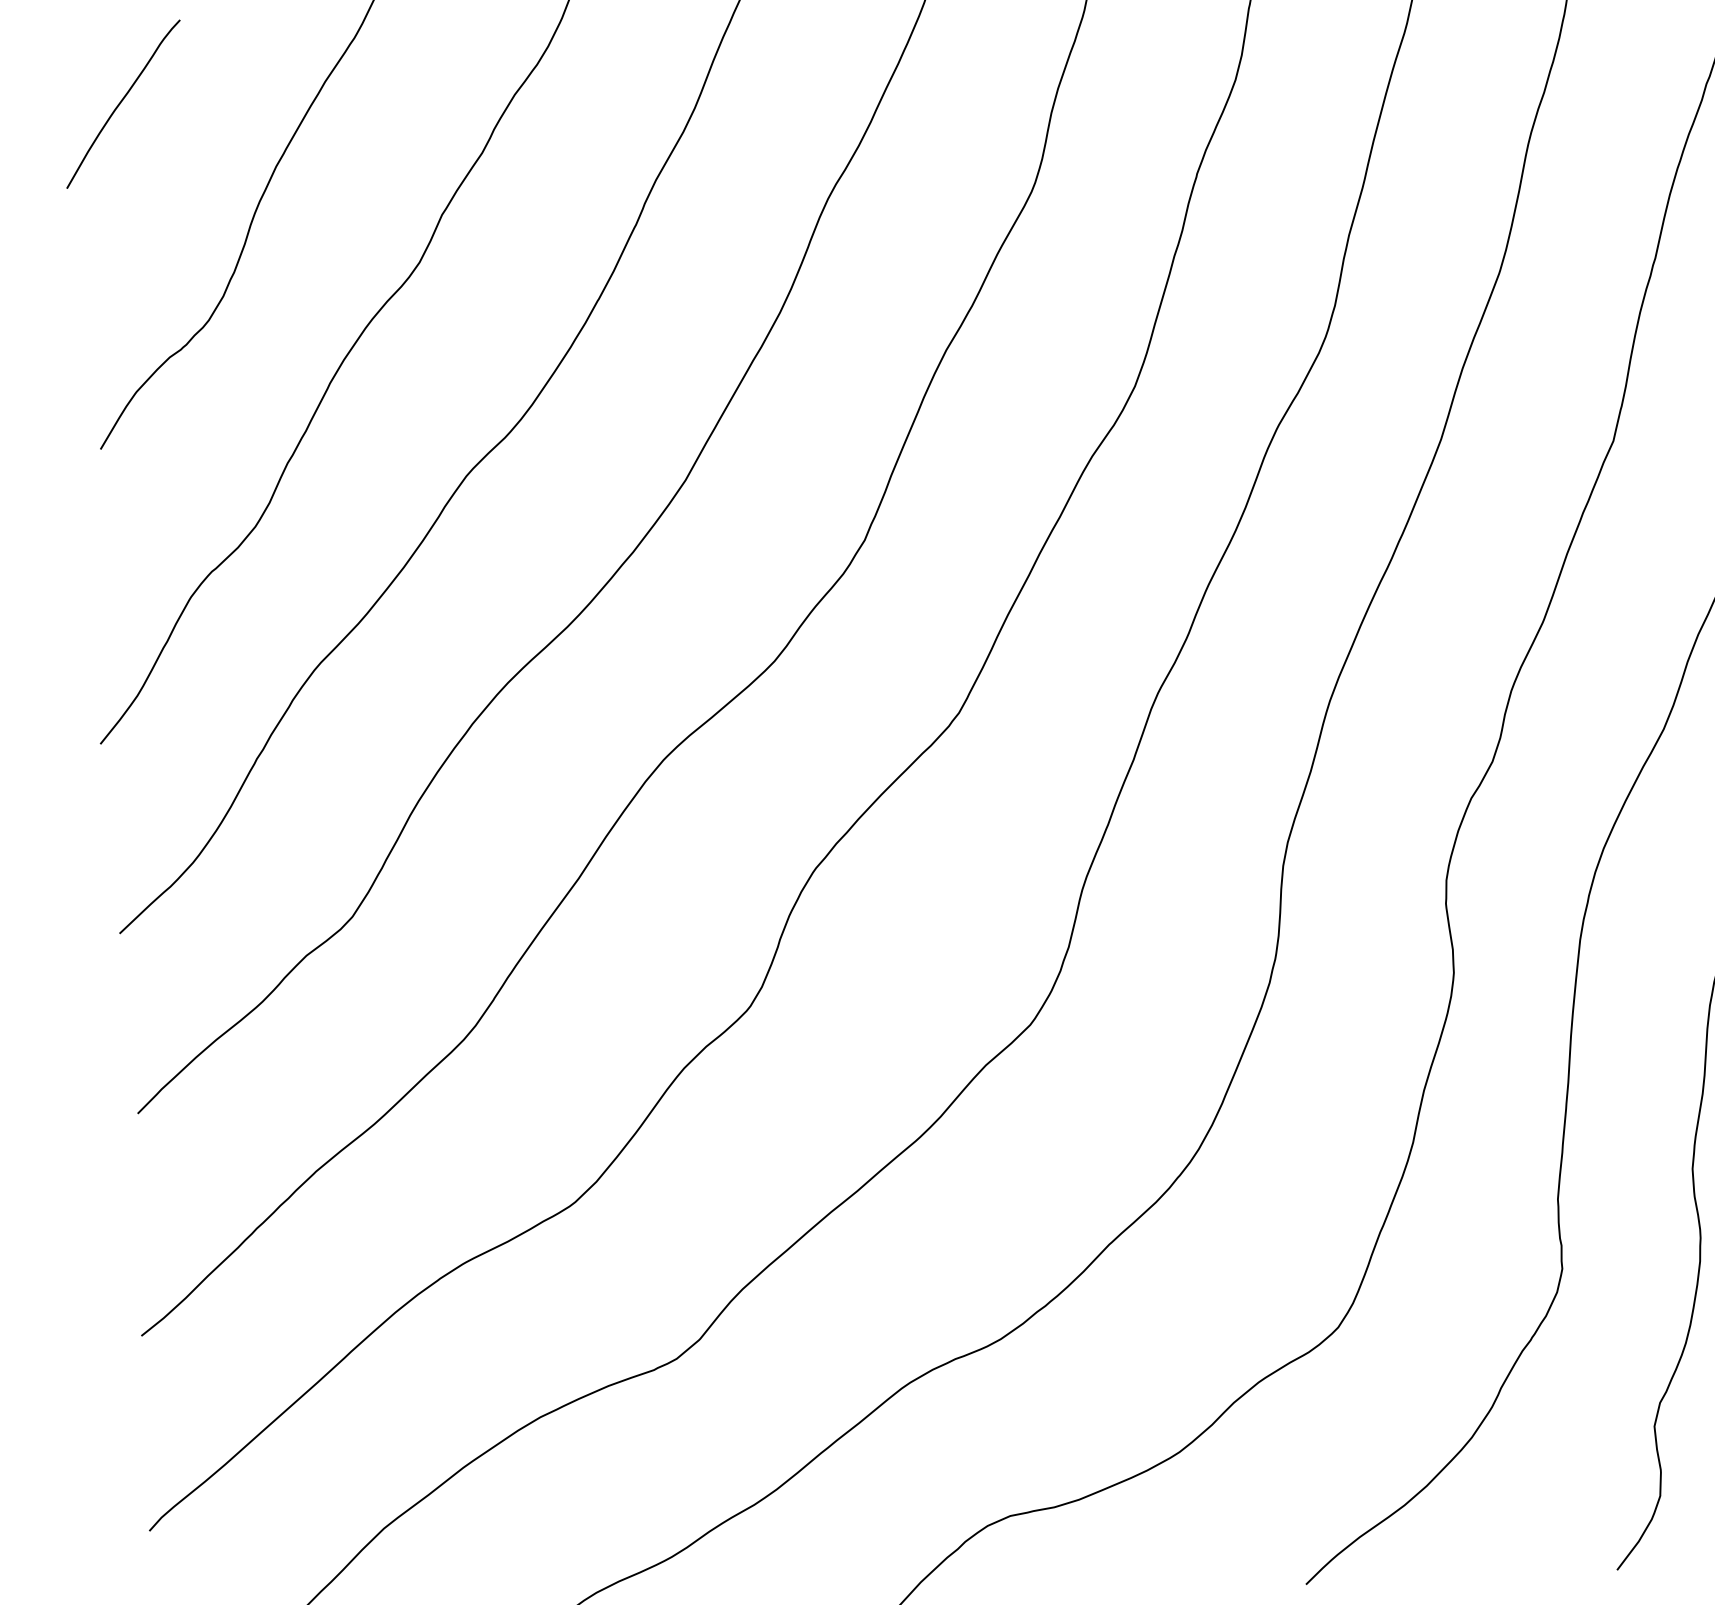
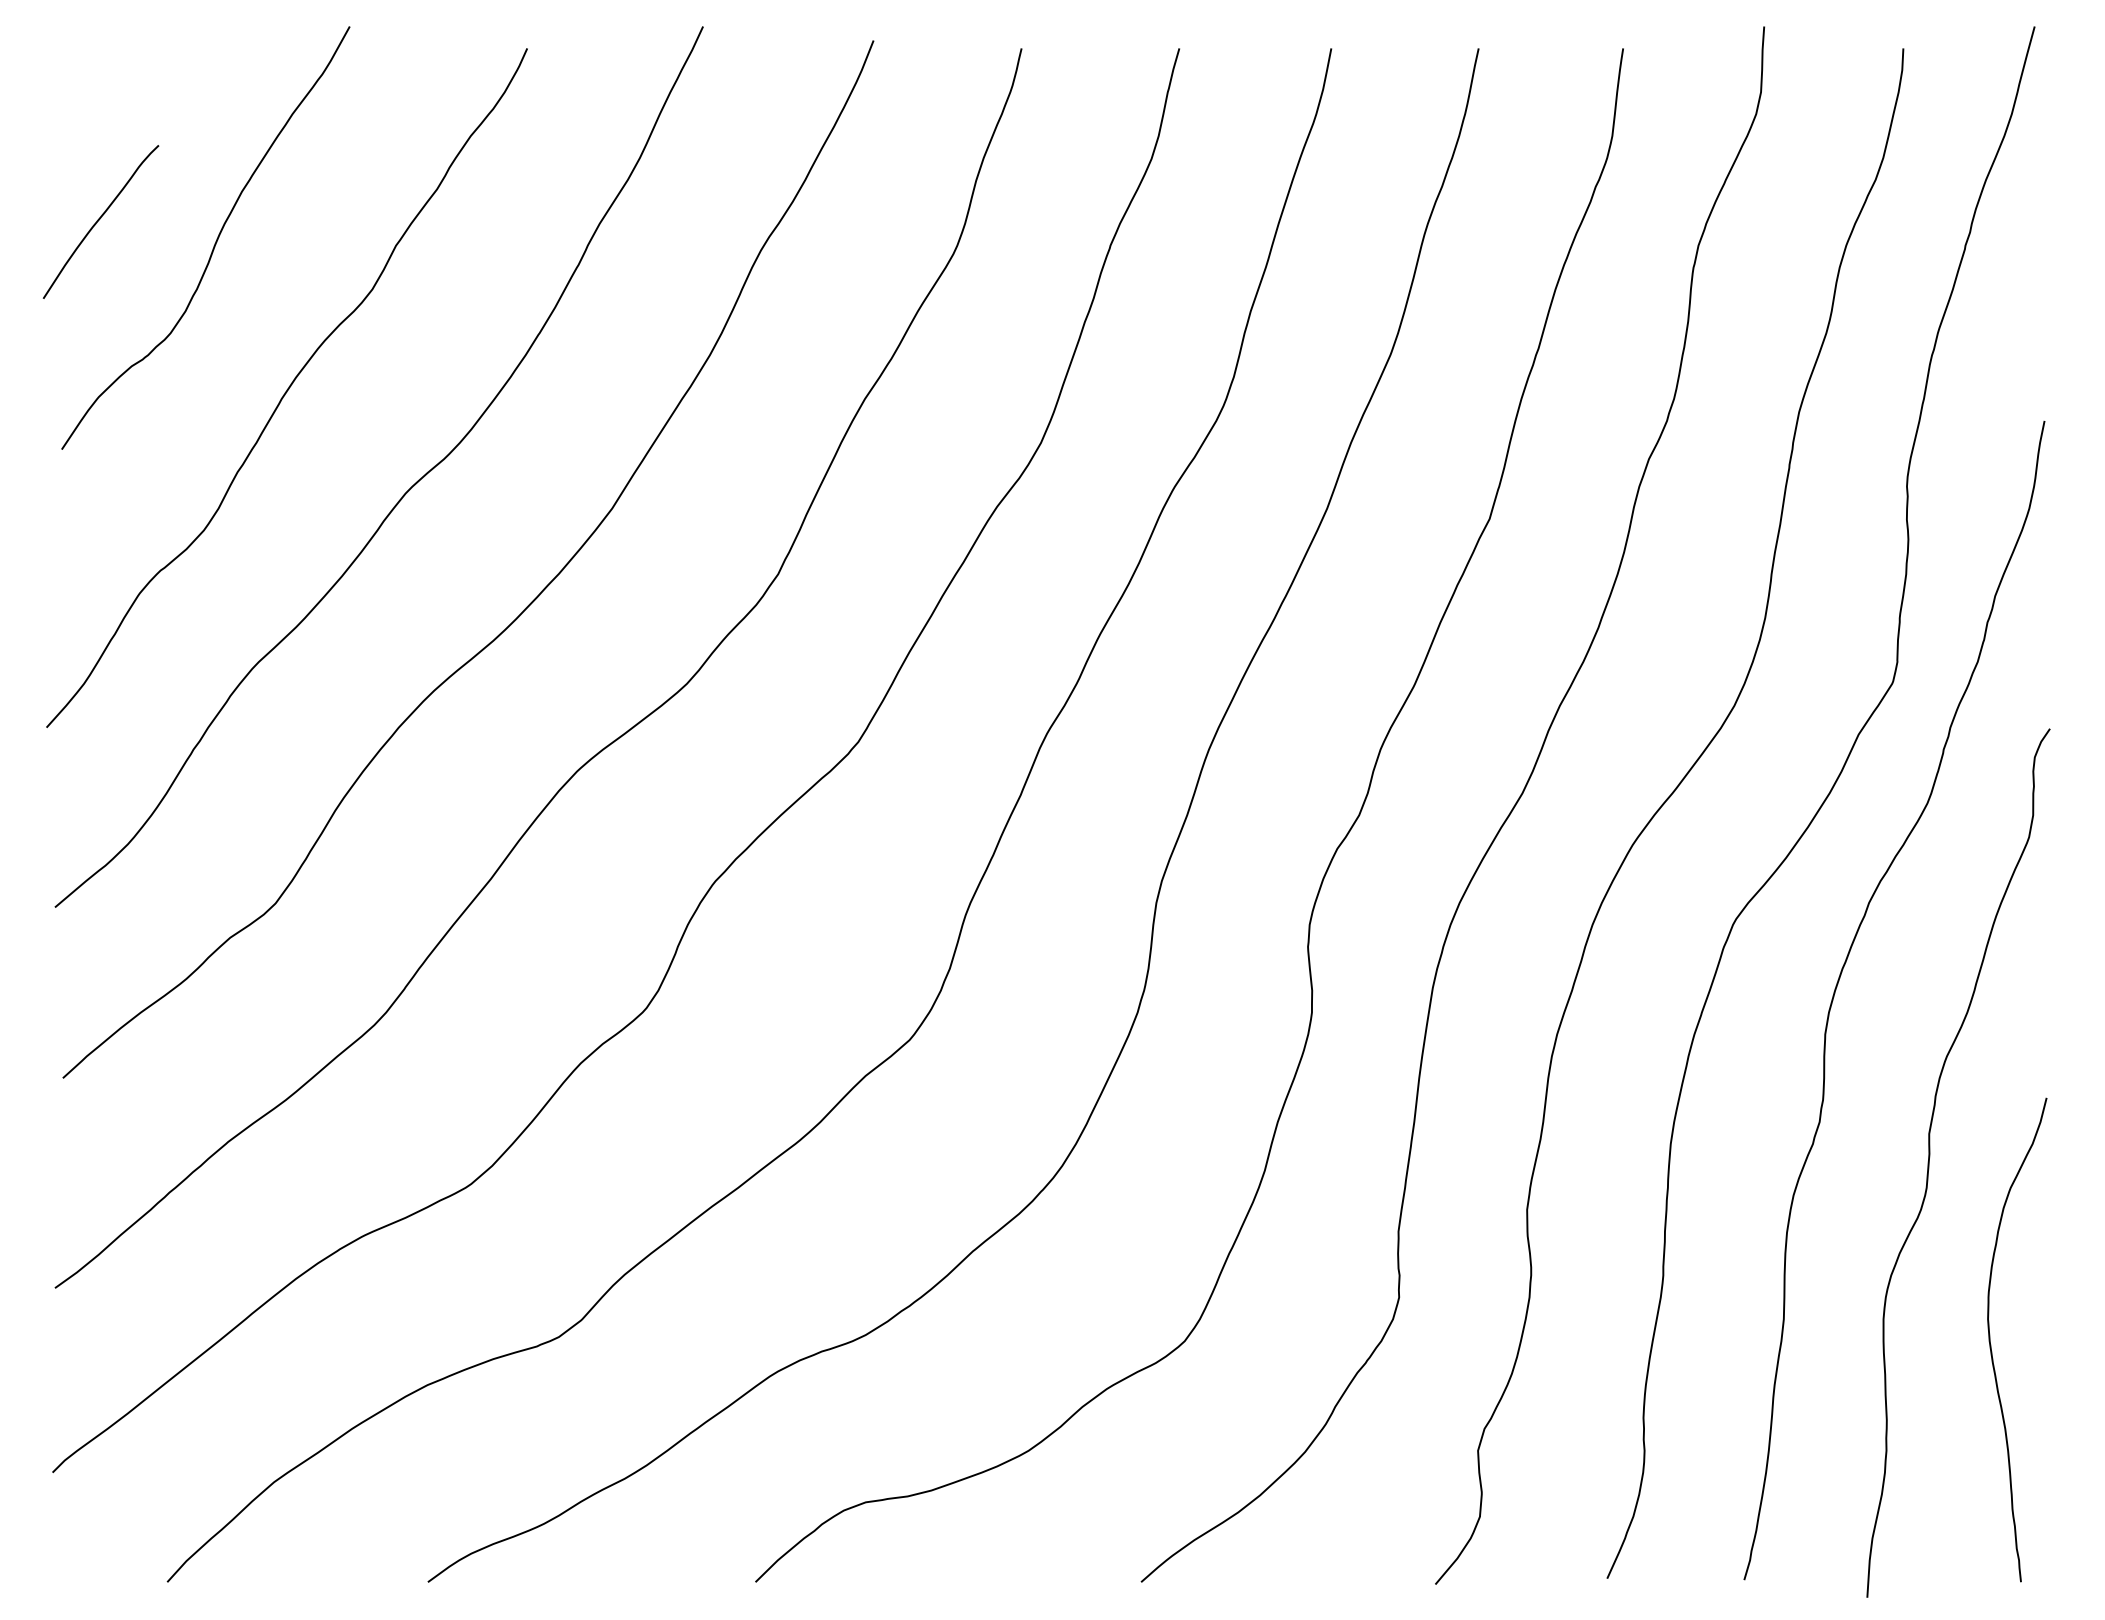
curve: (121, 102) -> (99, 220), moved

